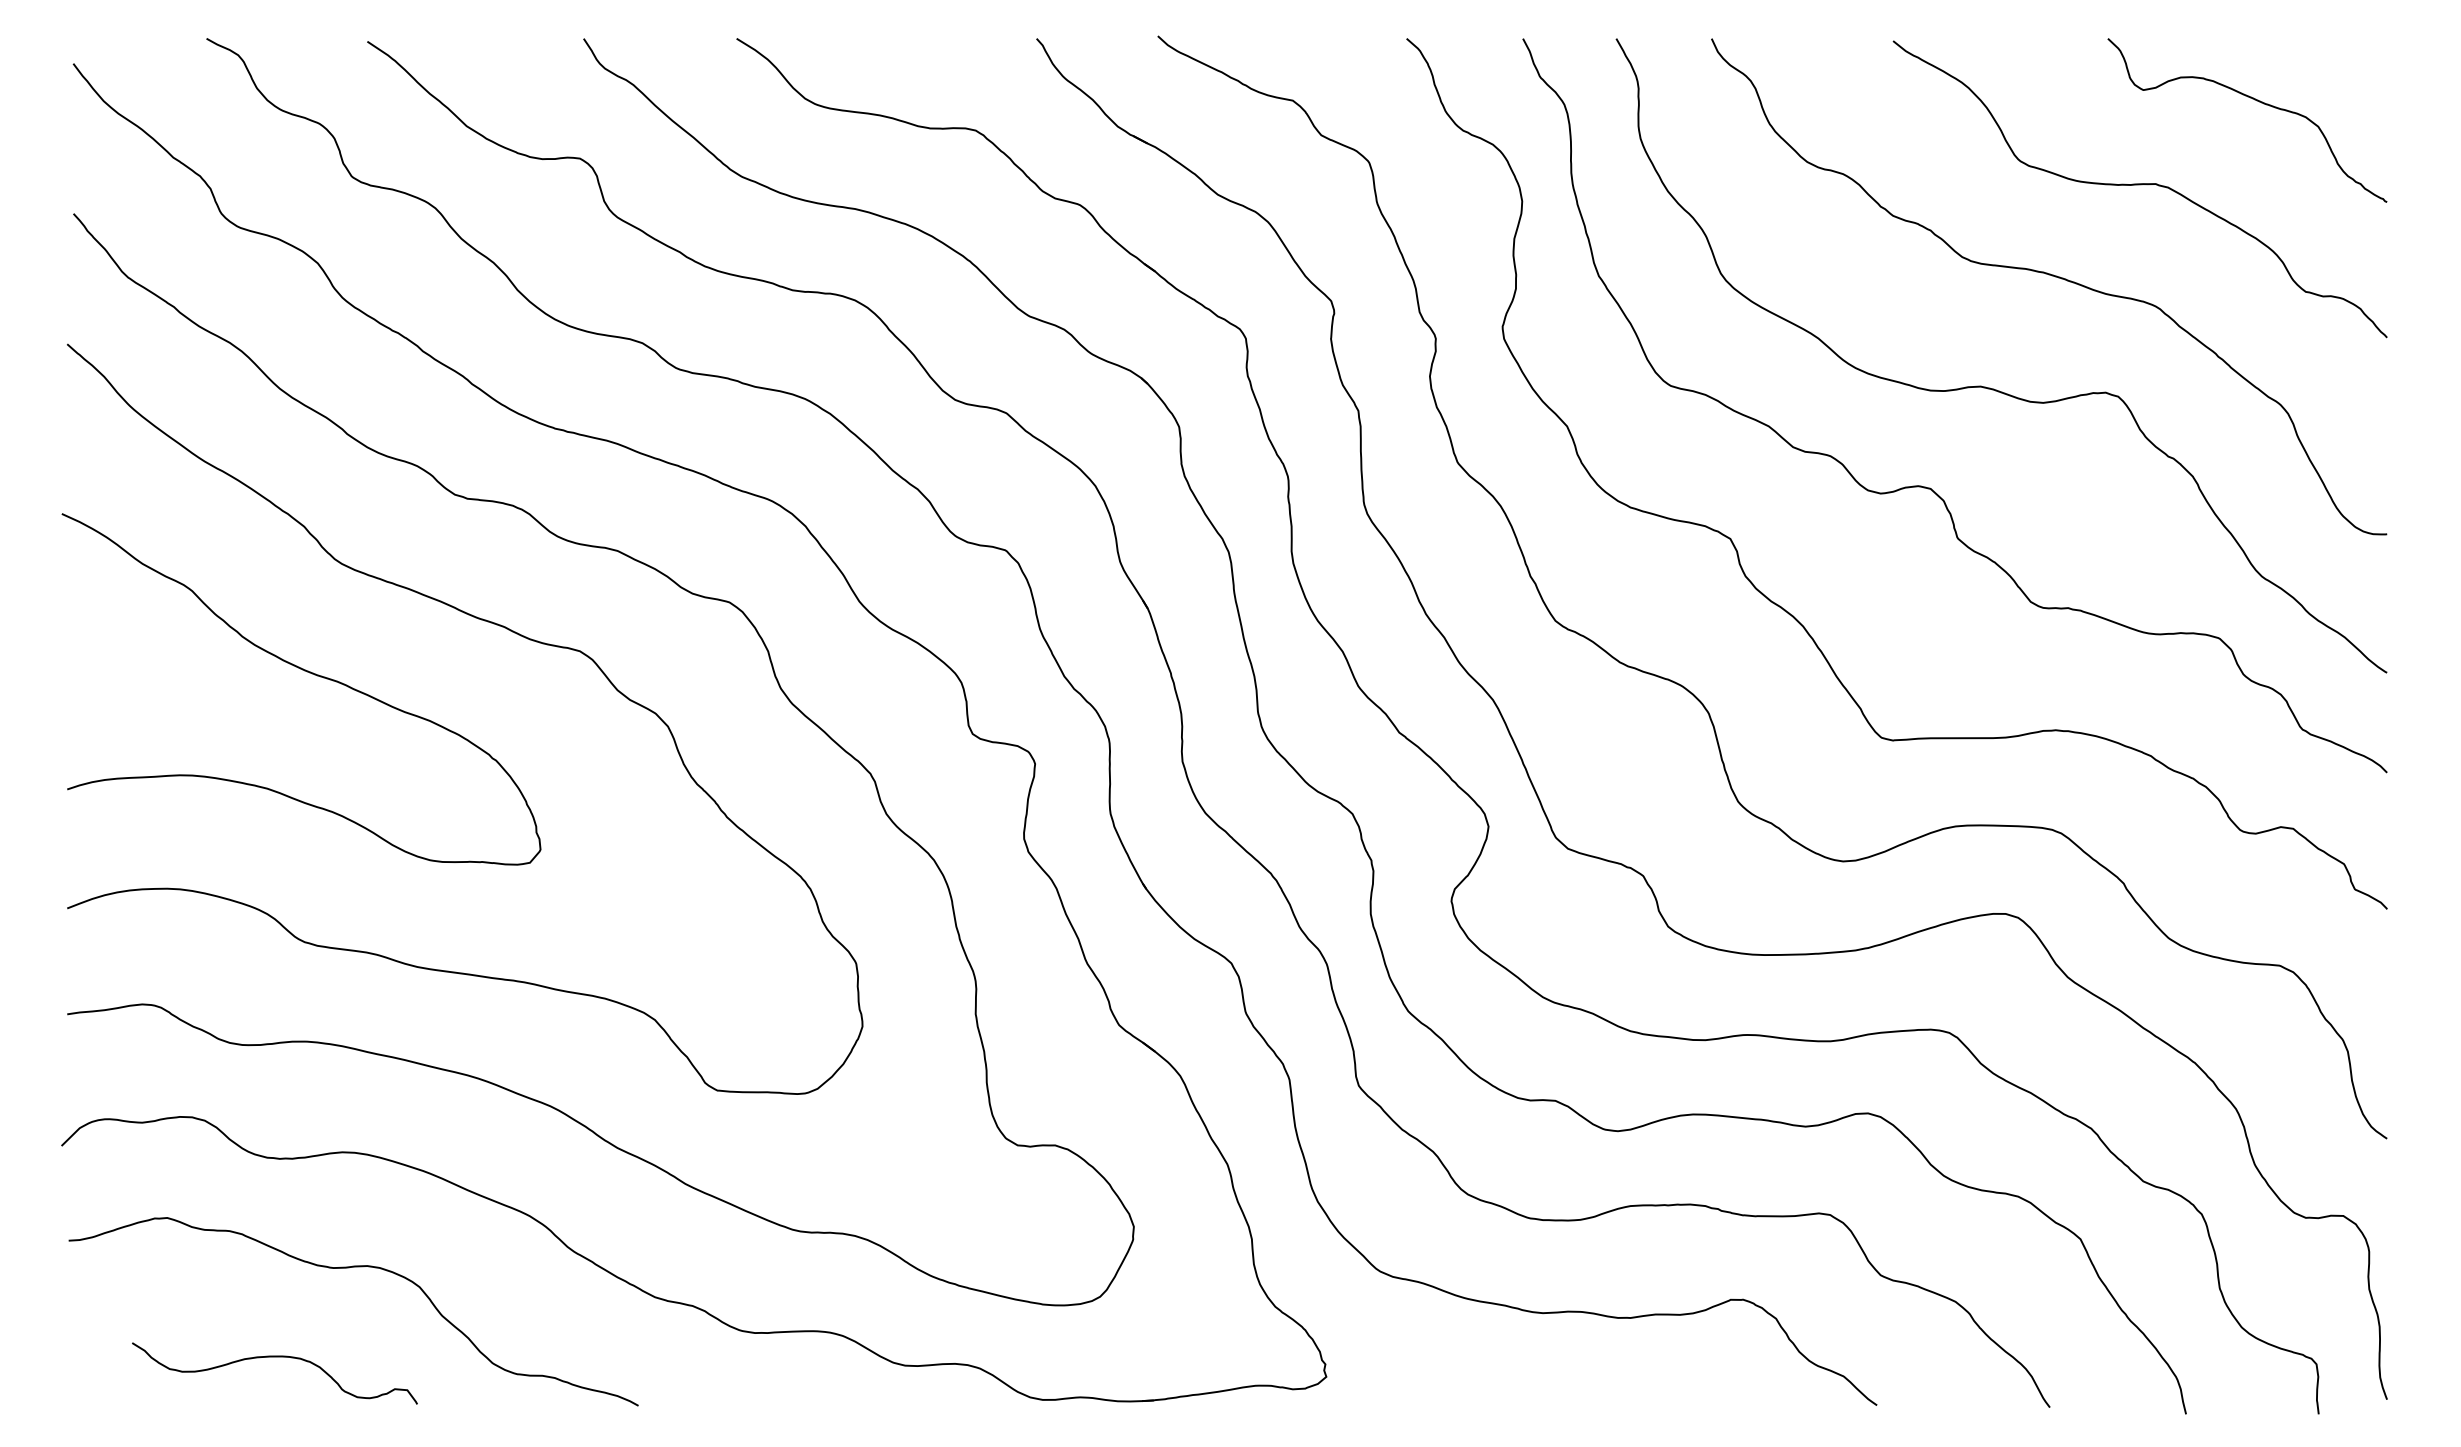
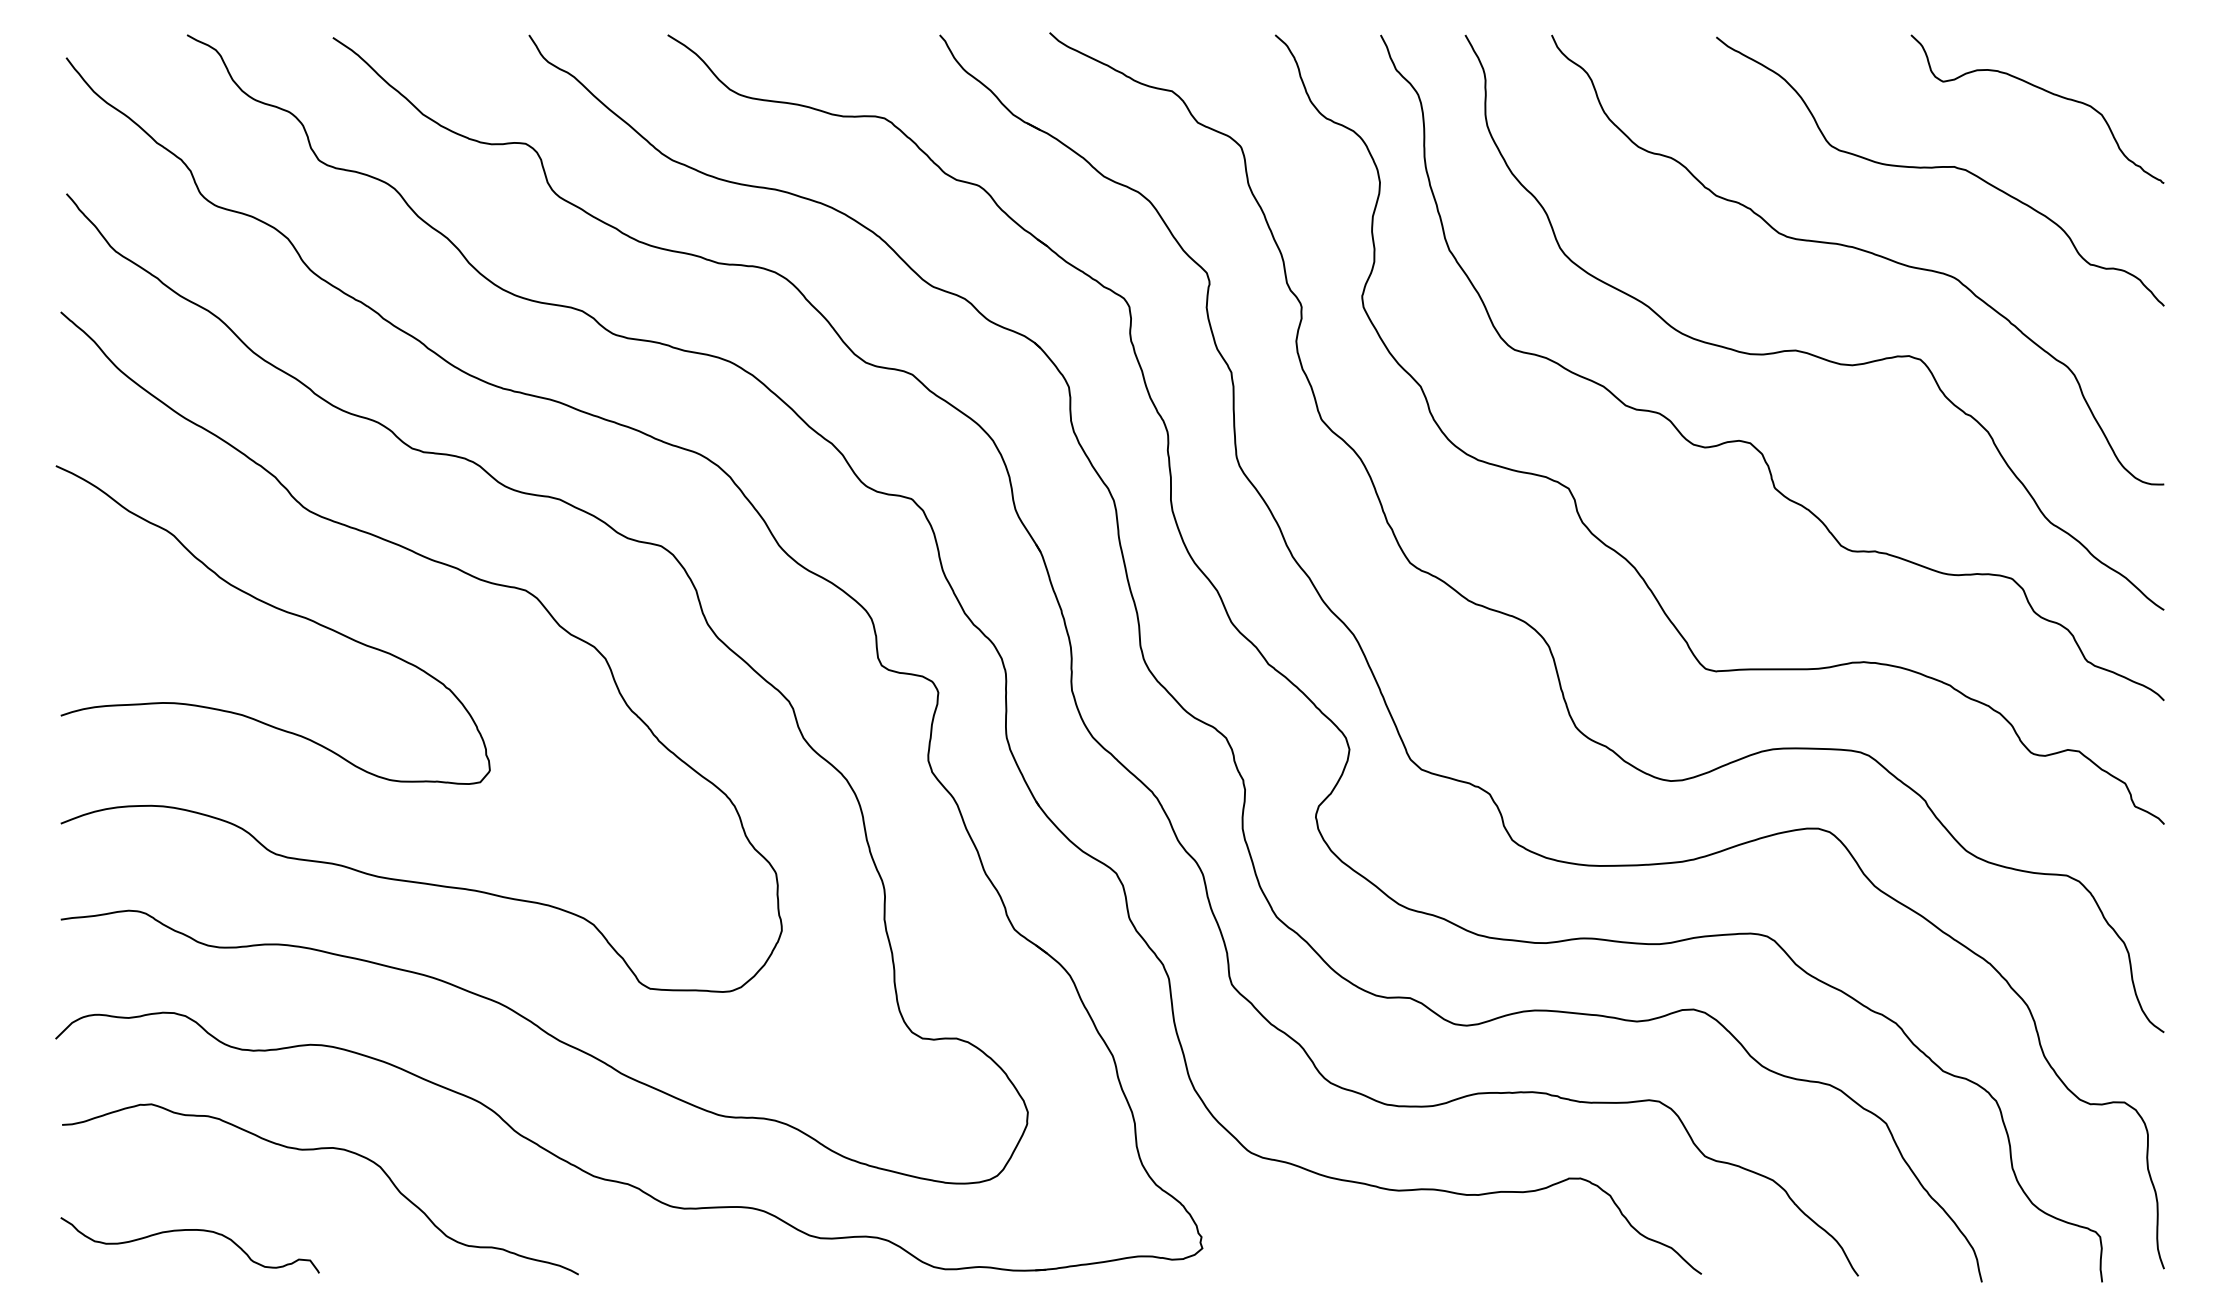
curve: (274, 1357) -> (189, 1230), moved

